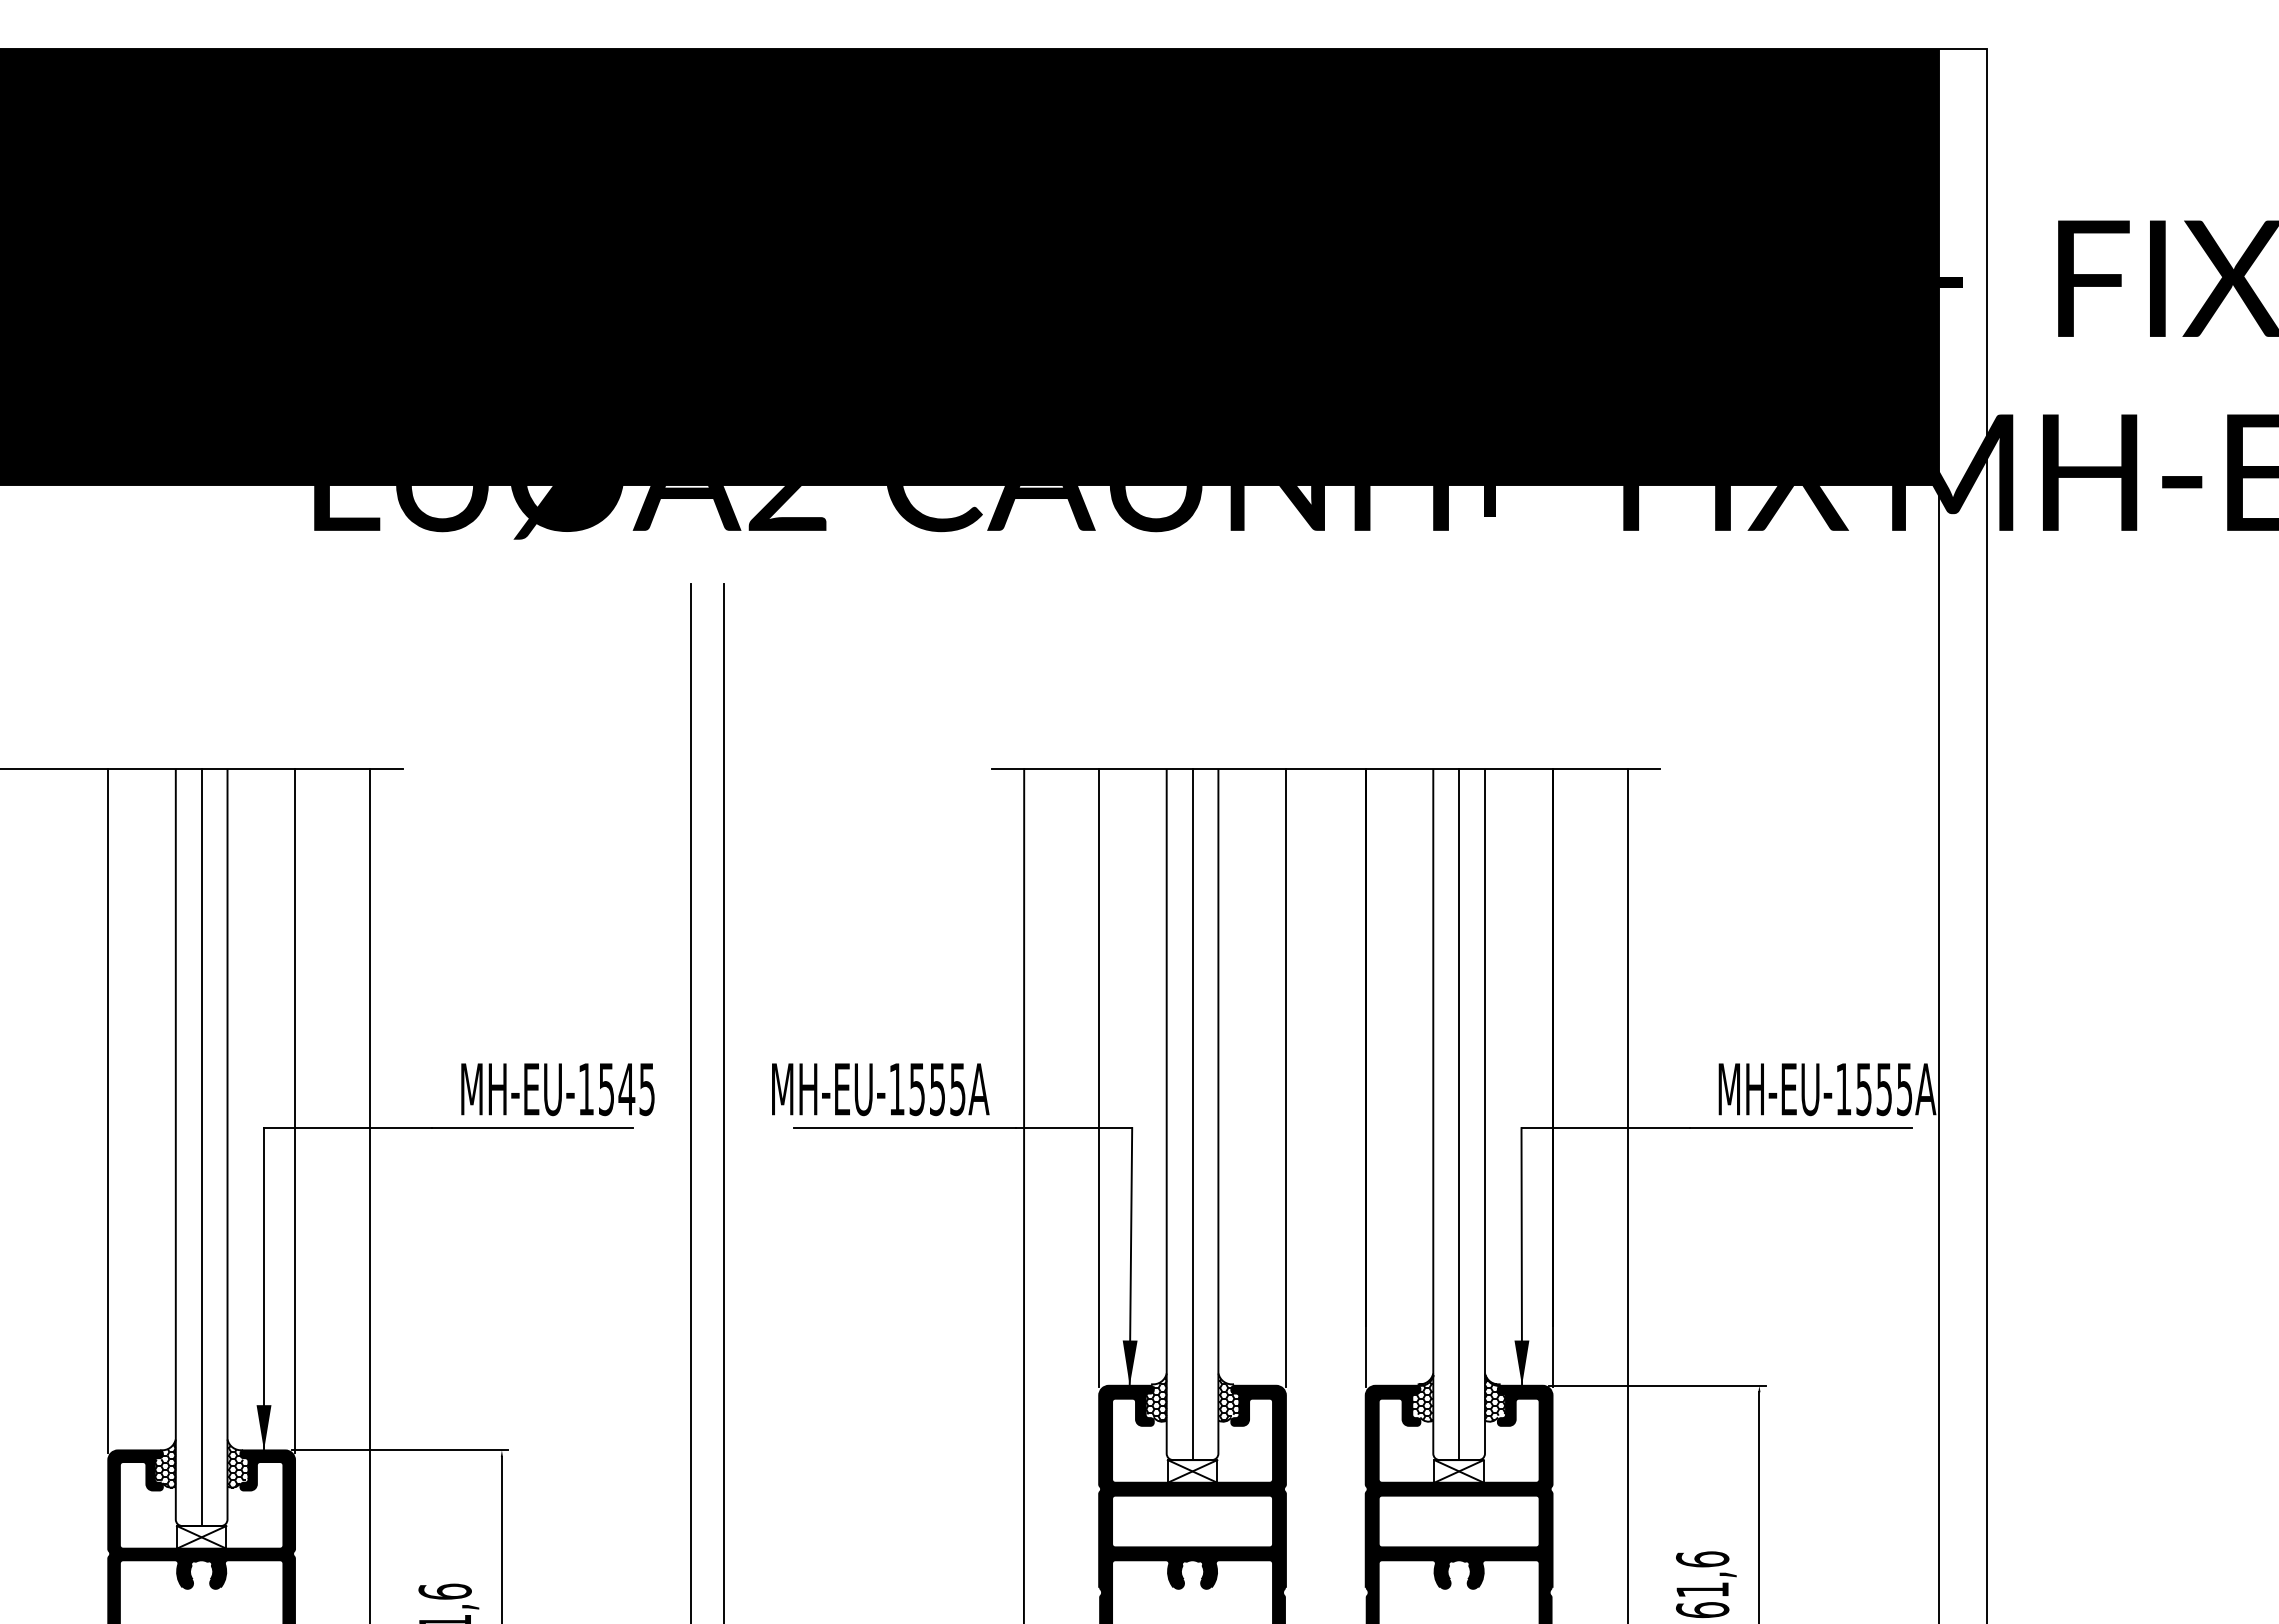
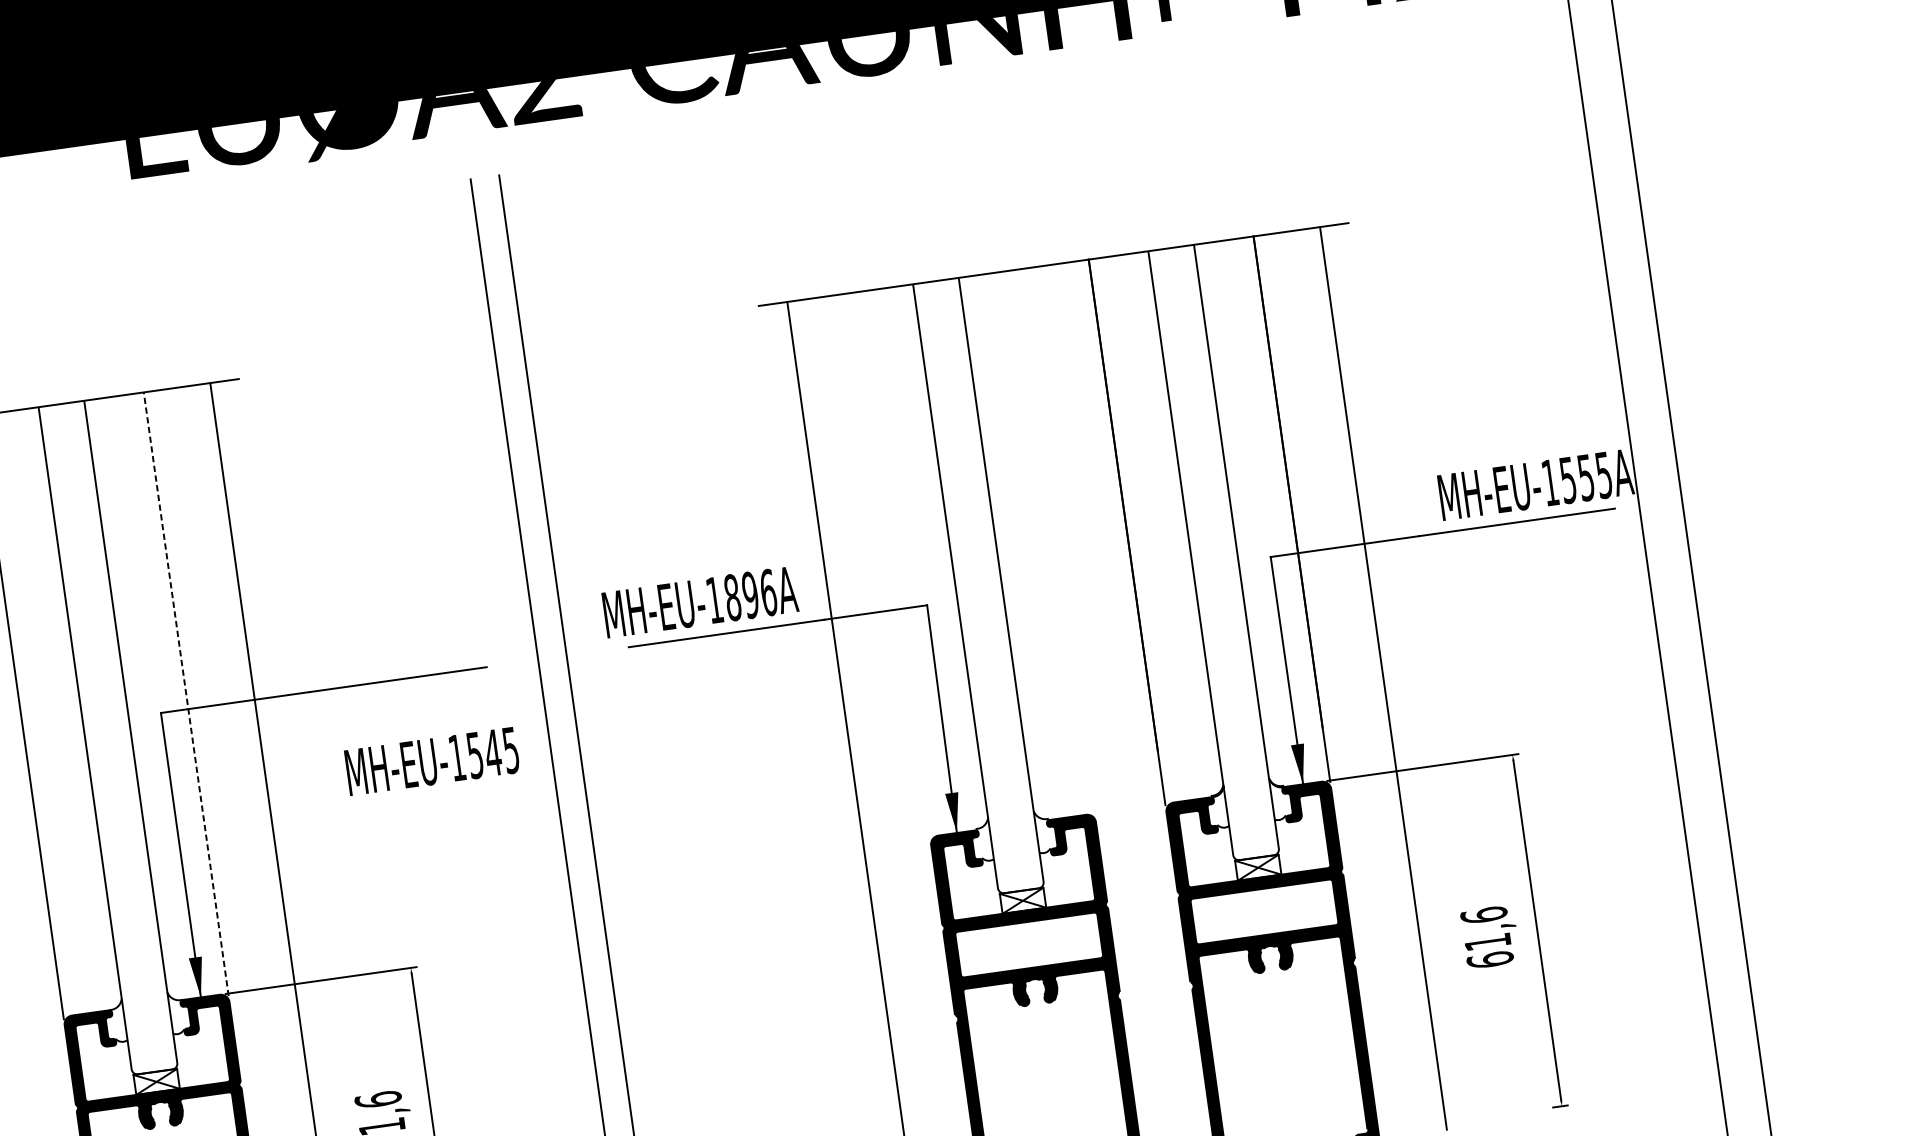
line: (1099, 1078) -> (892, 565), removed
line: (1285, 1078) -> (1056, 542), removed
text: (557, 1089) -> (431, 761), moved
text: (937, 1089) -> (750, 595), MH-EU-1555A -> MH-EU-1896A
line: (295, 1110) -> (186, 693), solid -> dashed
line: (1192, 1114) -> (978, 585), removed
line: (1459, 1114) -> (1214, 552), removed
line: (201, 1147) -> (108, 737), removed
hatch: (1155, 1397) -> (981, 840), removed
hatch: (1228, 1397) -> (1045, 831), removed
hatch: (1495, 1398) -> (1281, 798), removed
hatch: (1422, 1399) -> (1217, 808), removed
hatch: (164, 1463) -> (114, 1021), removed
hatch: (237, 1464) -> (179, 1013), removed

